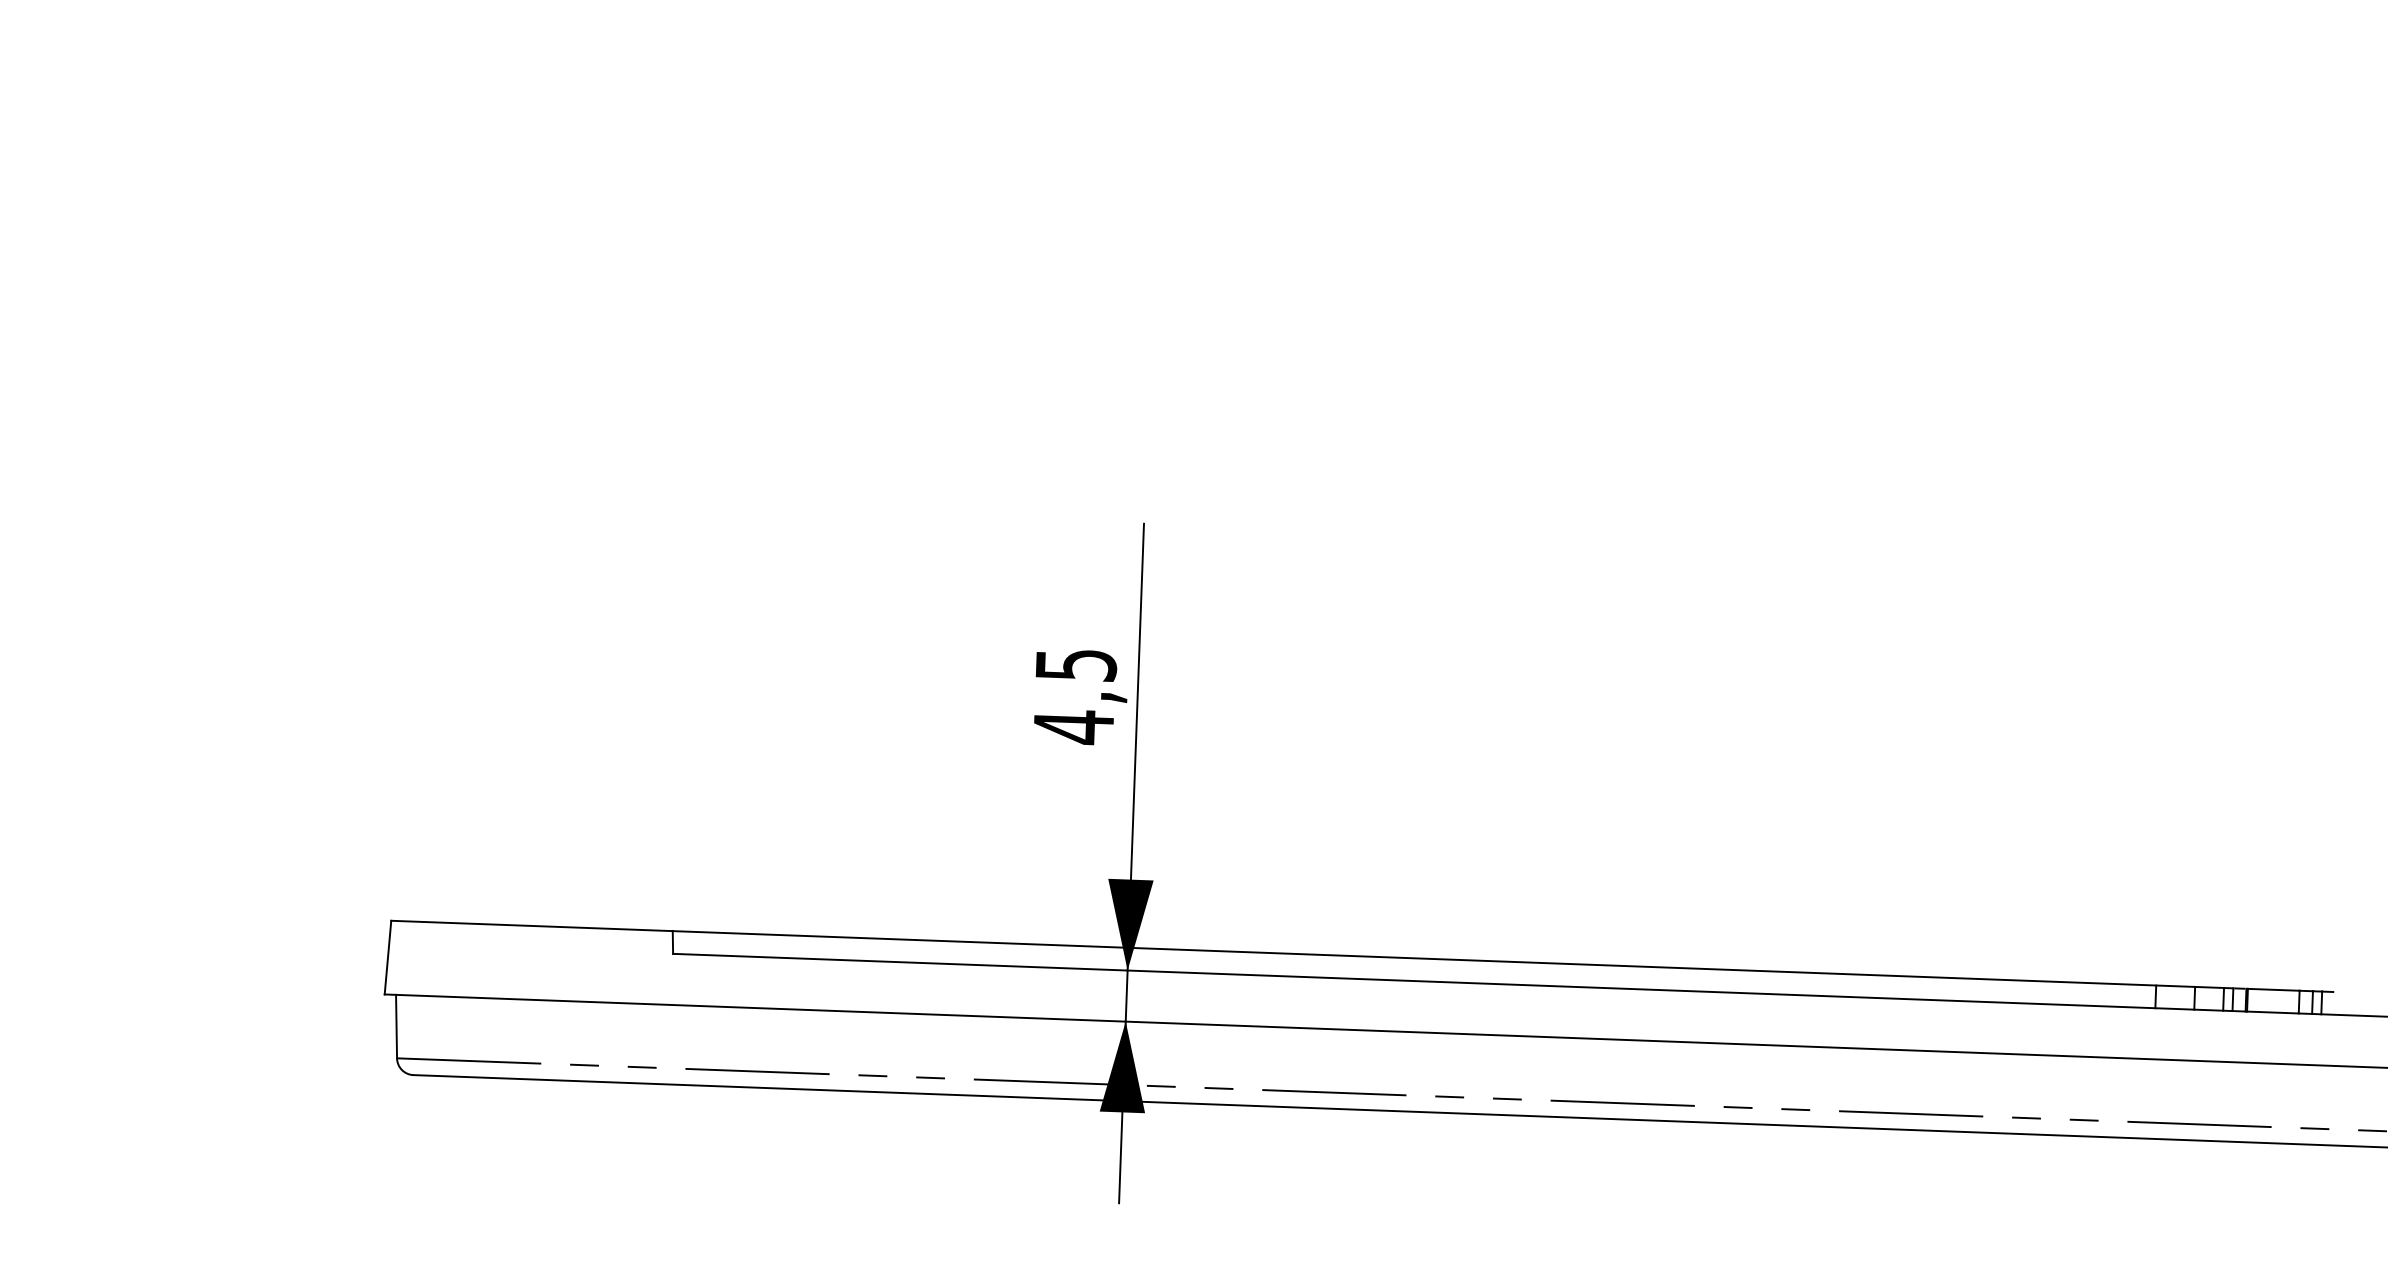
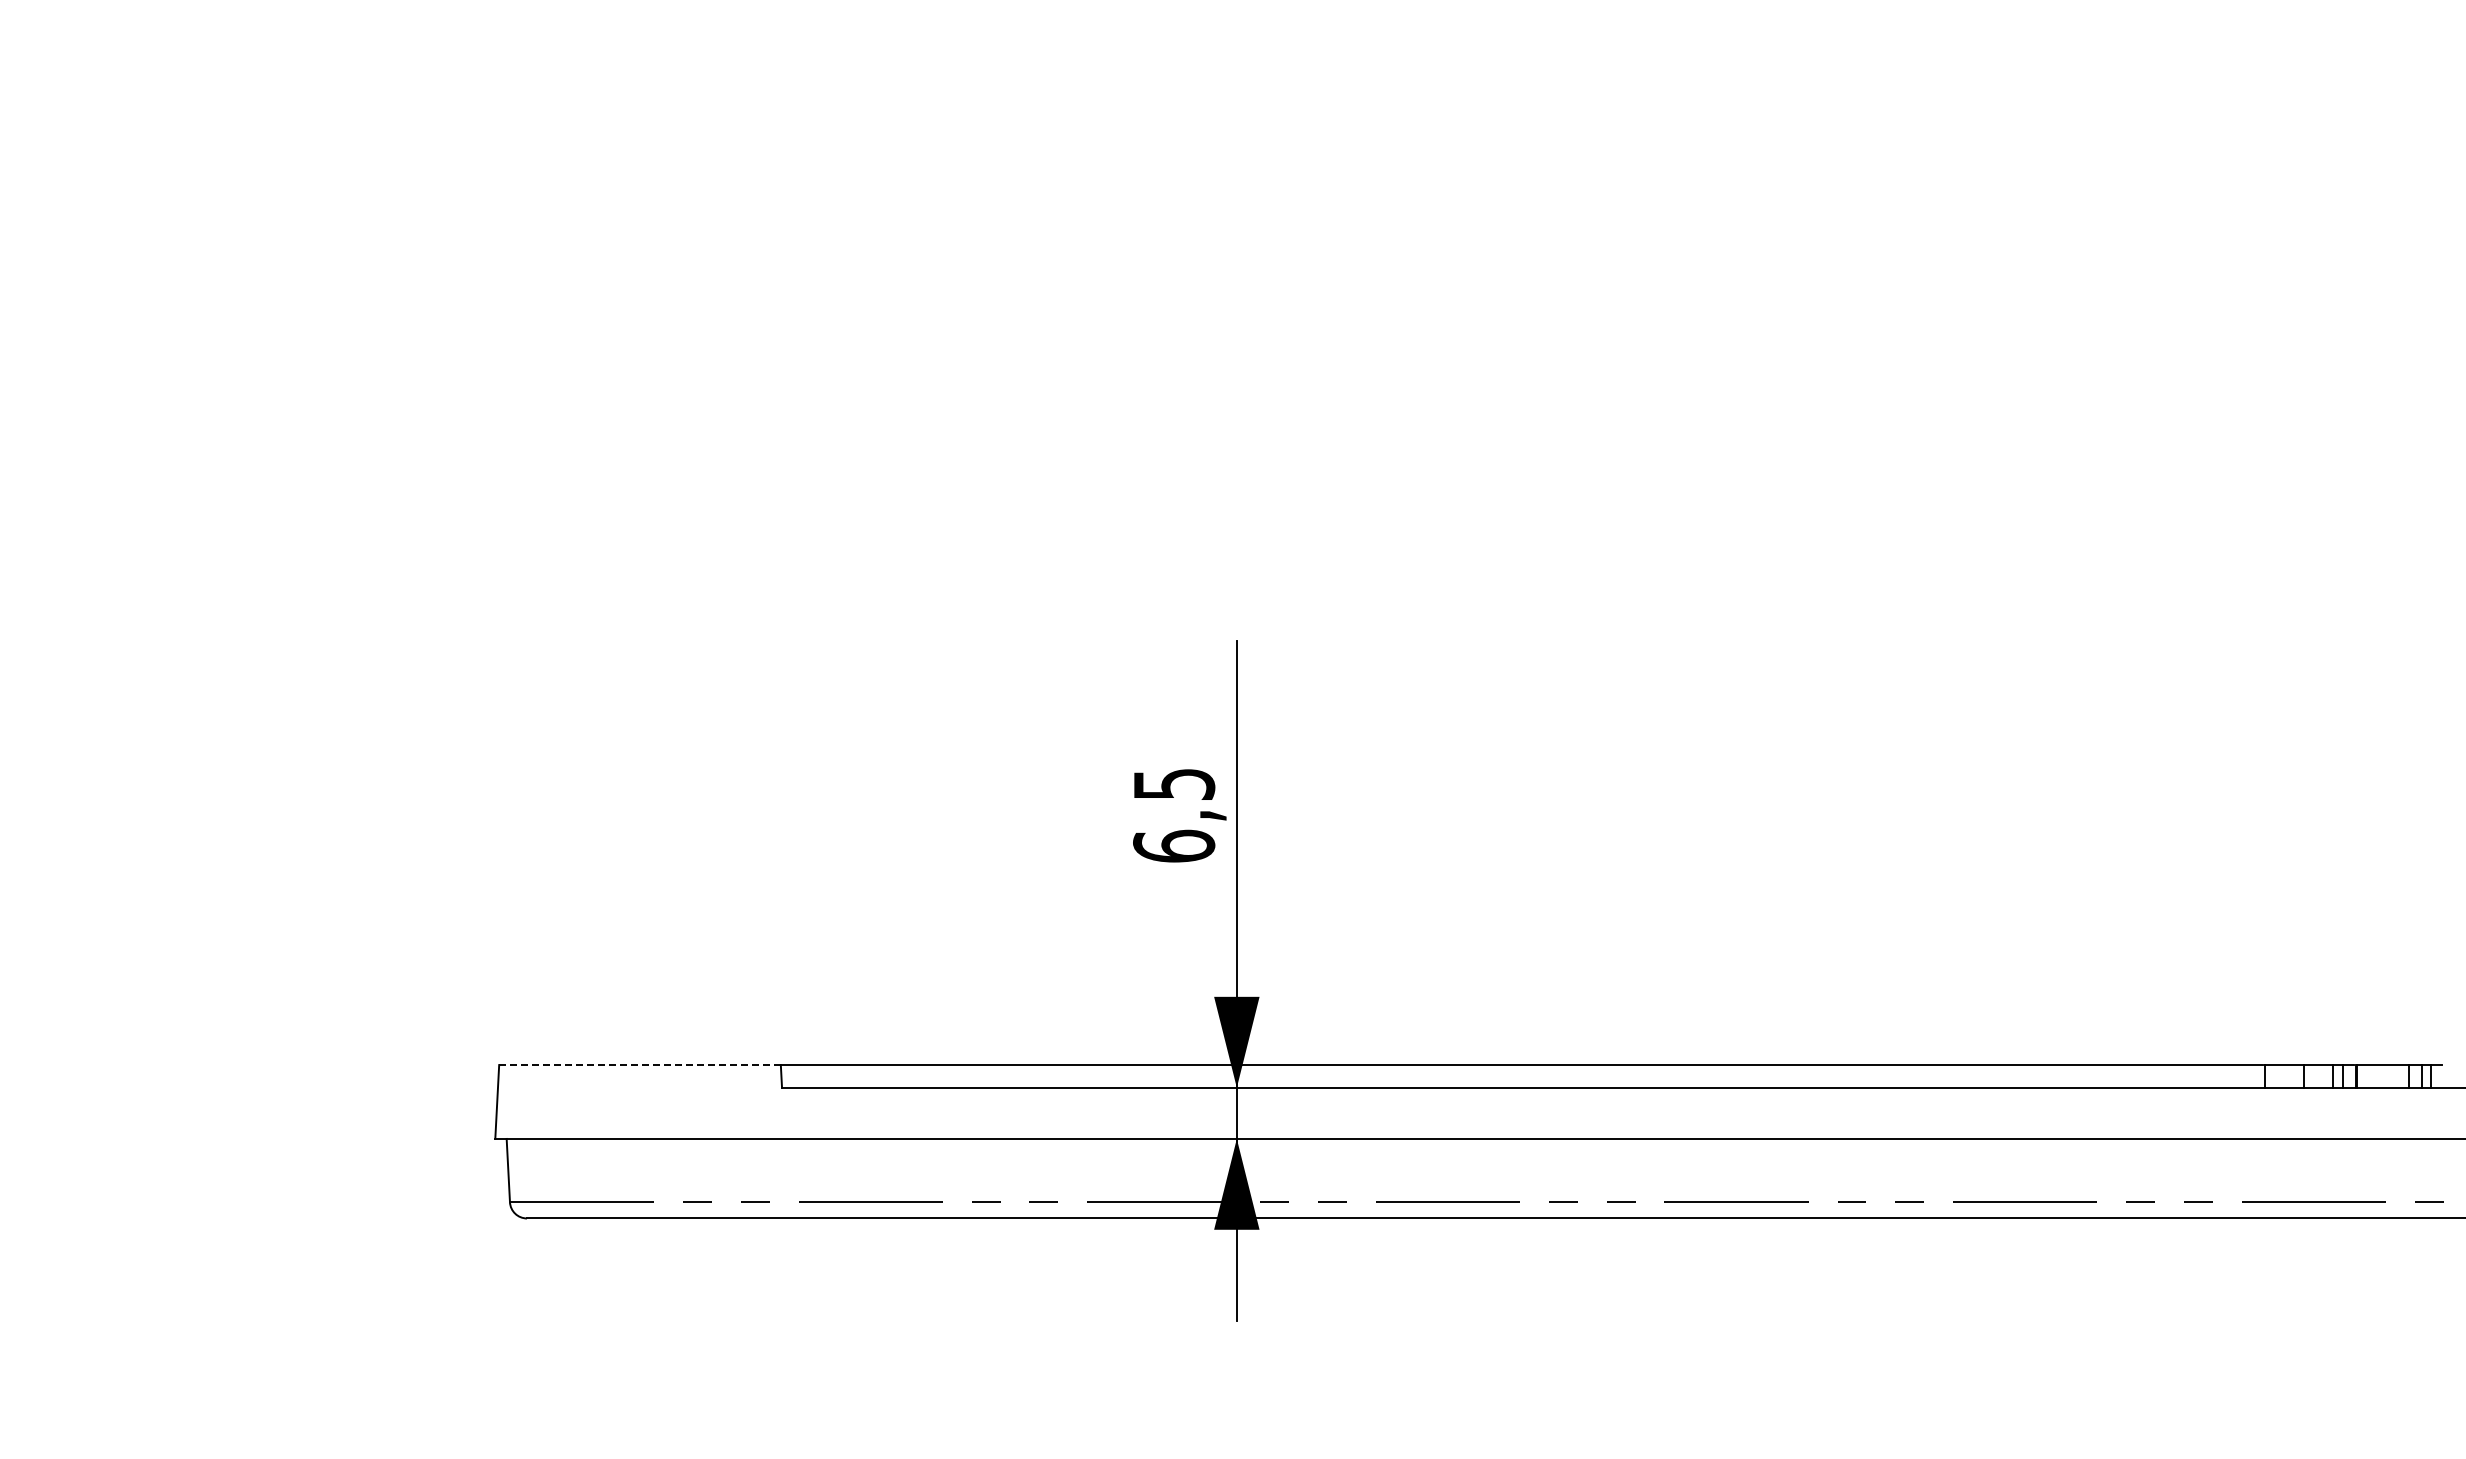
text: (1074, 727) -> (1174, 846), 4,5 -> 6,5
line: (532, 926) -> (640, 1065), solid -> dashed

